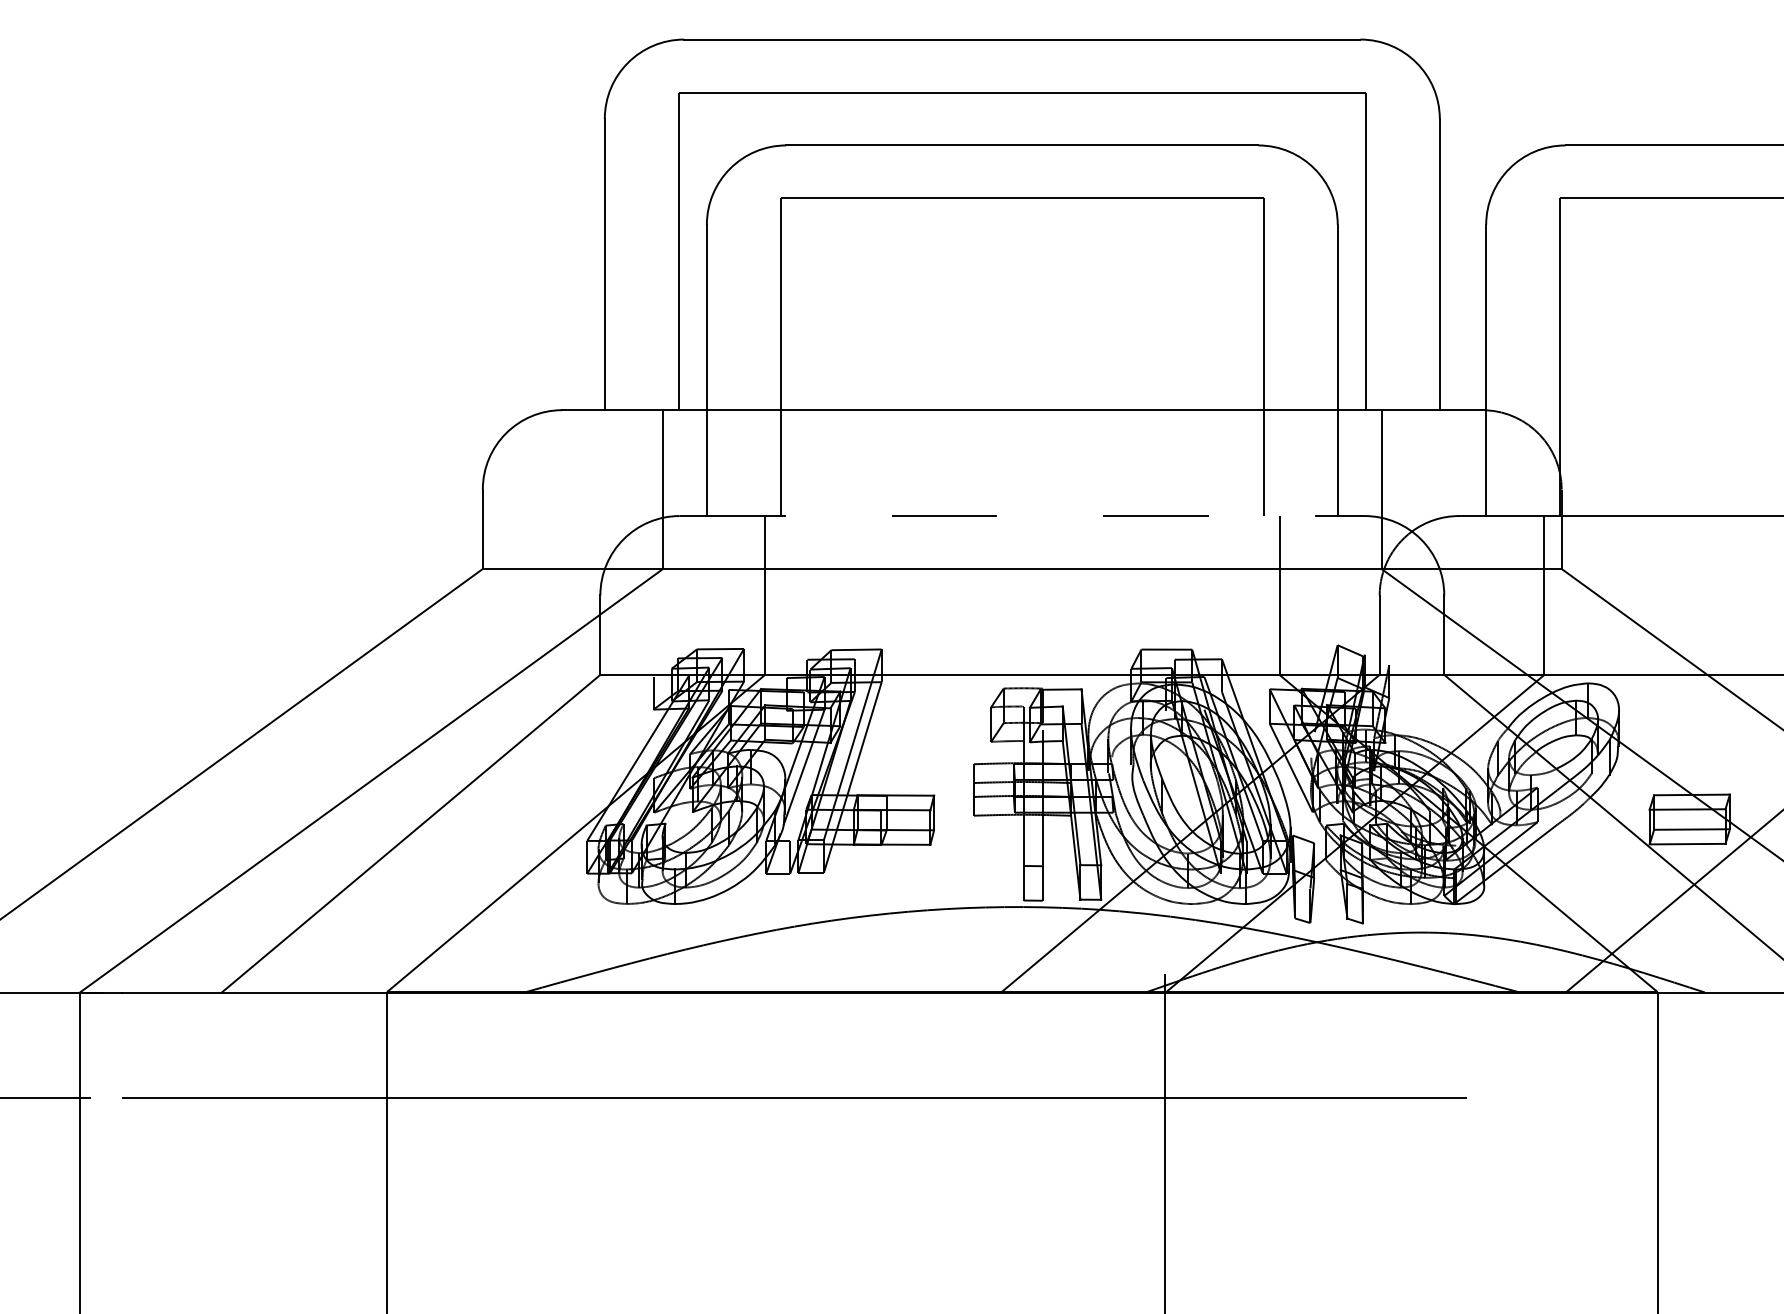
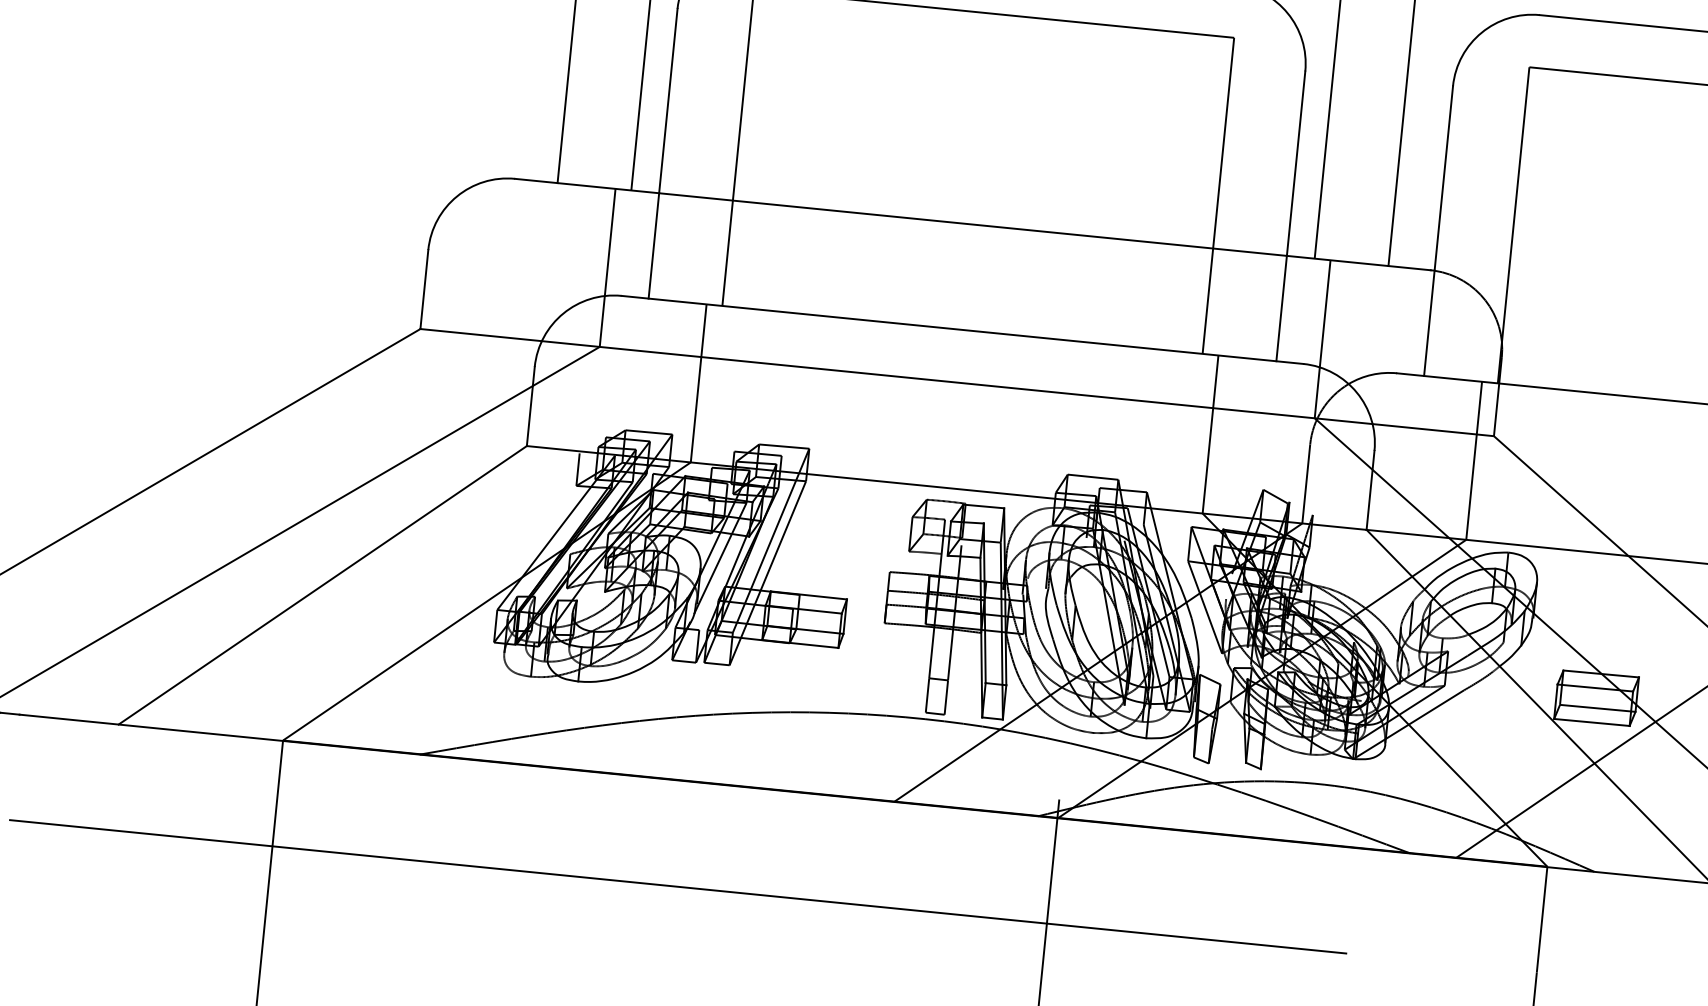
line: (1022, 516) -> (962, 330), dashed -> solid

